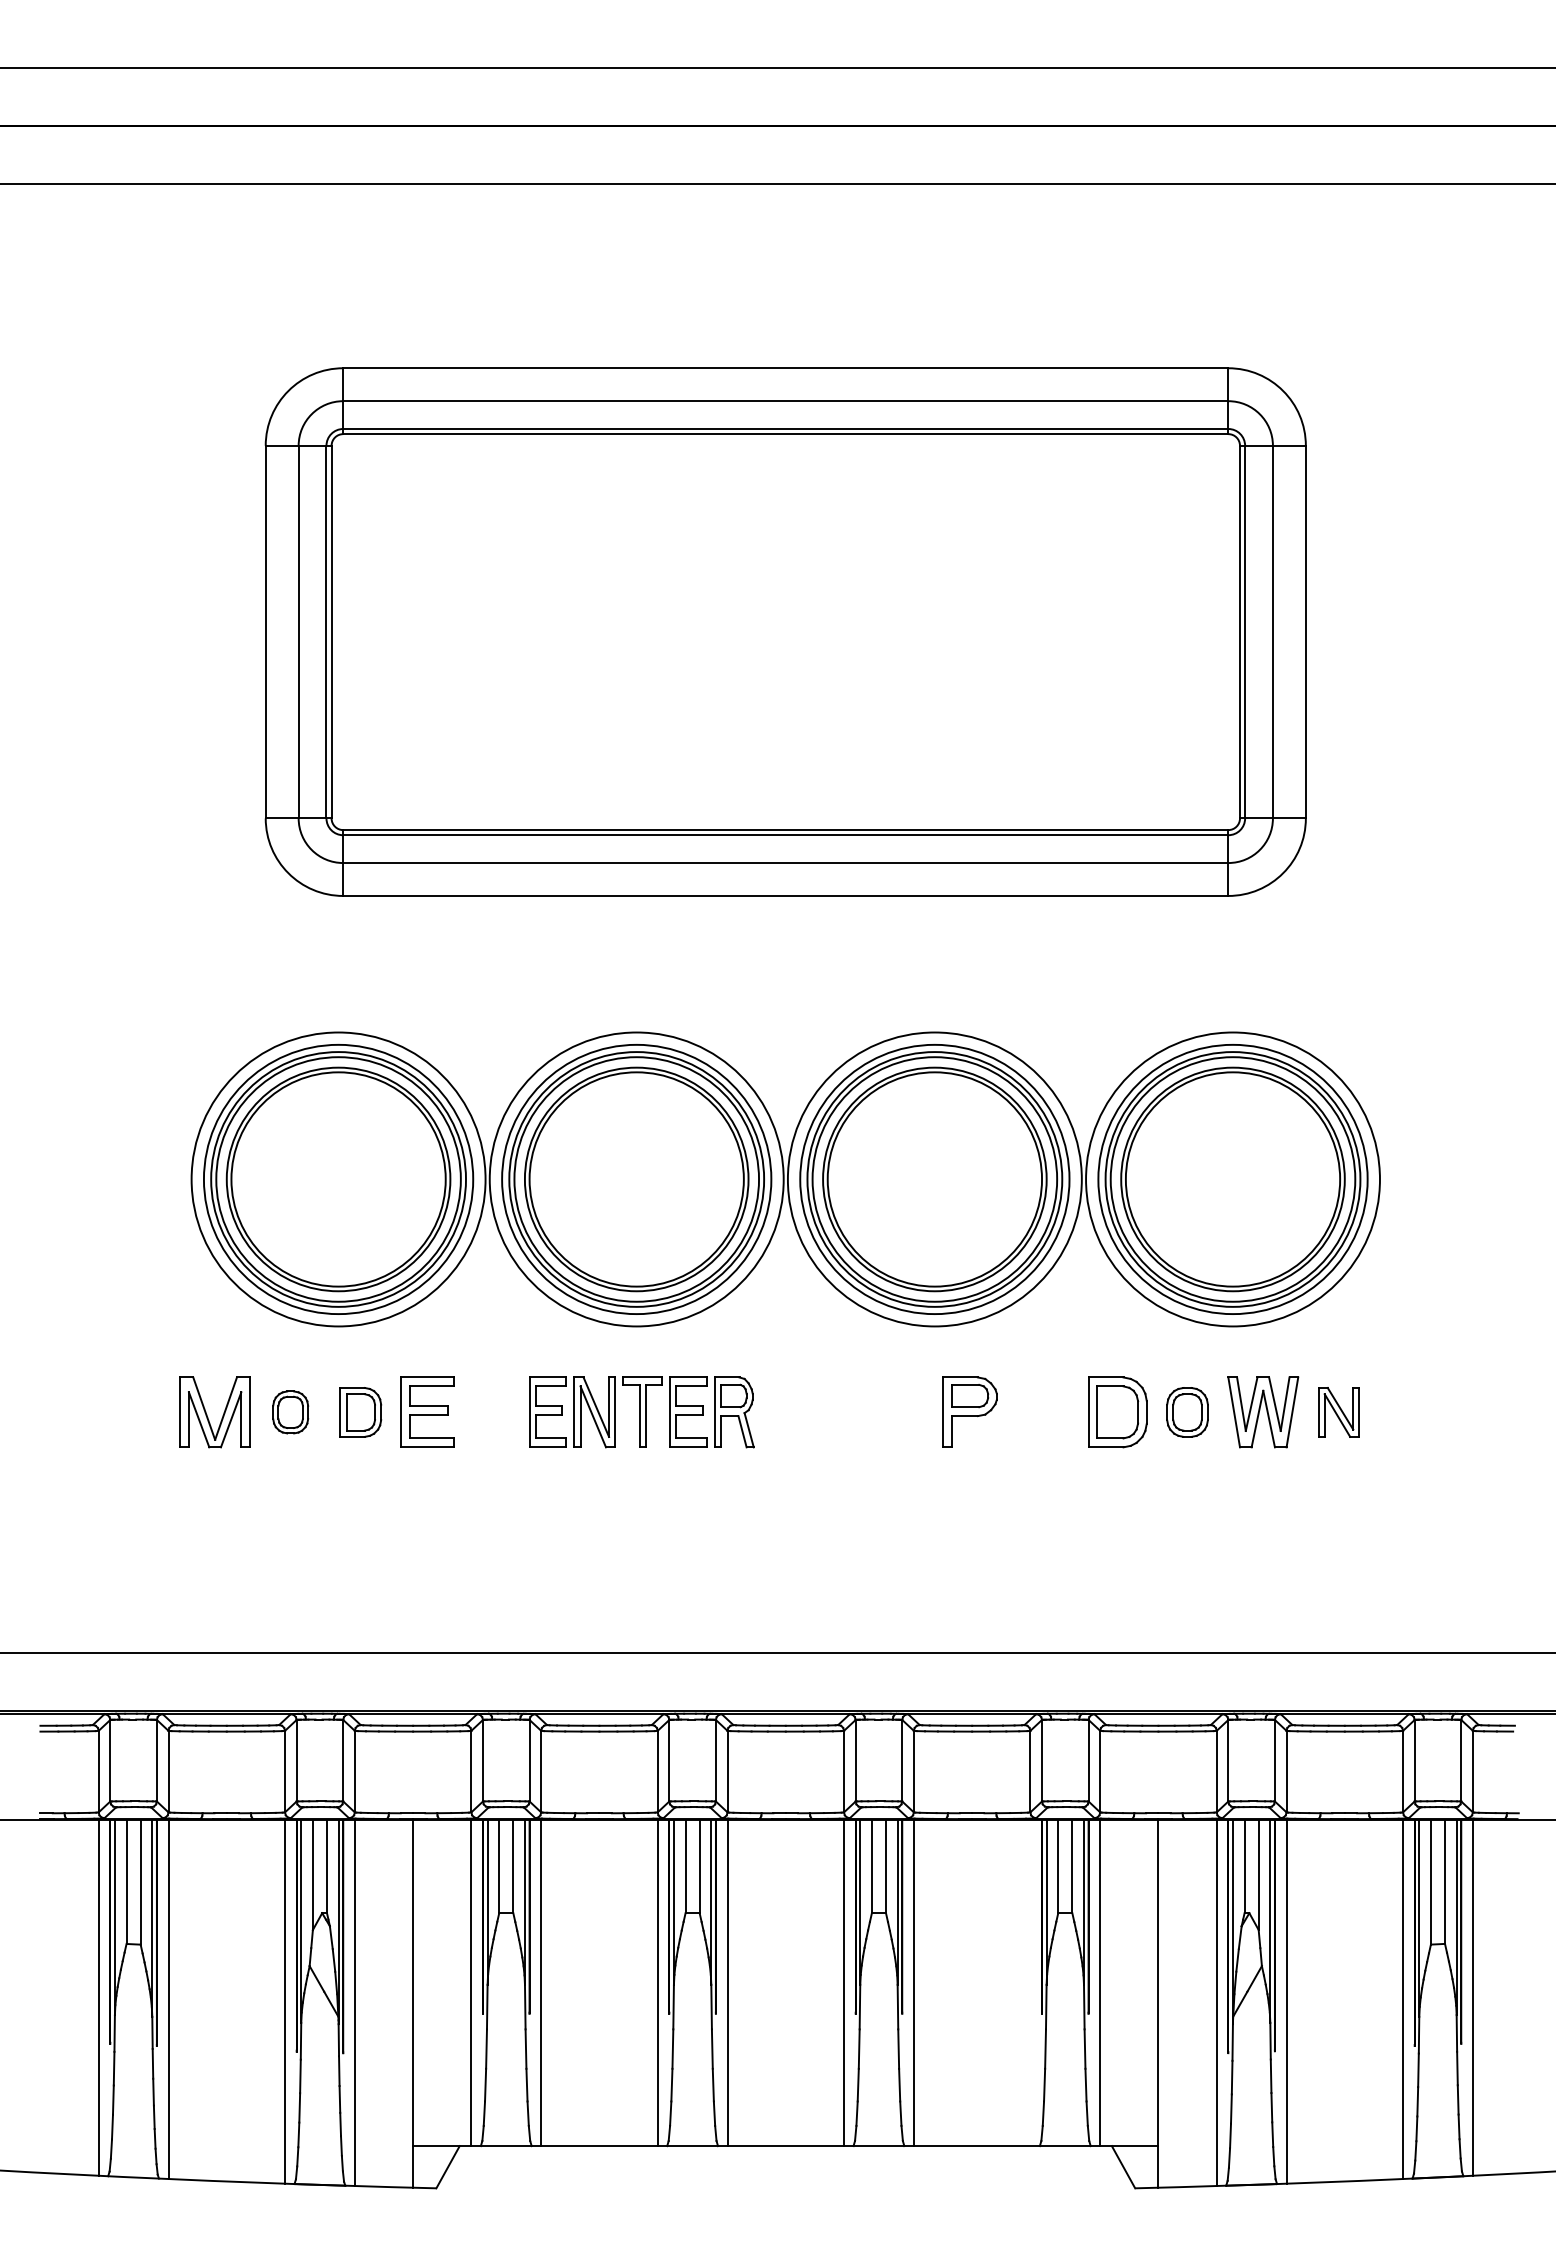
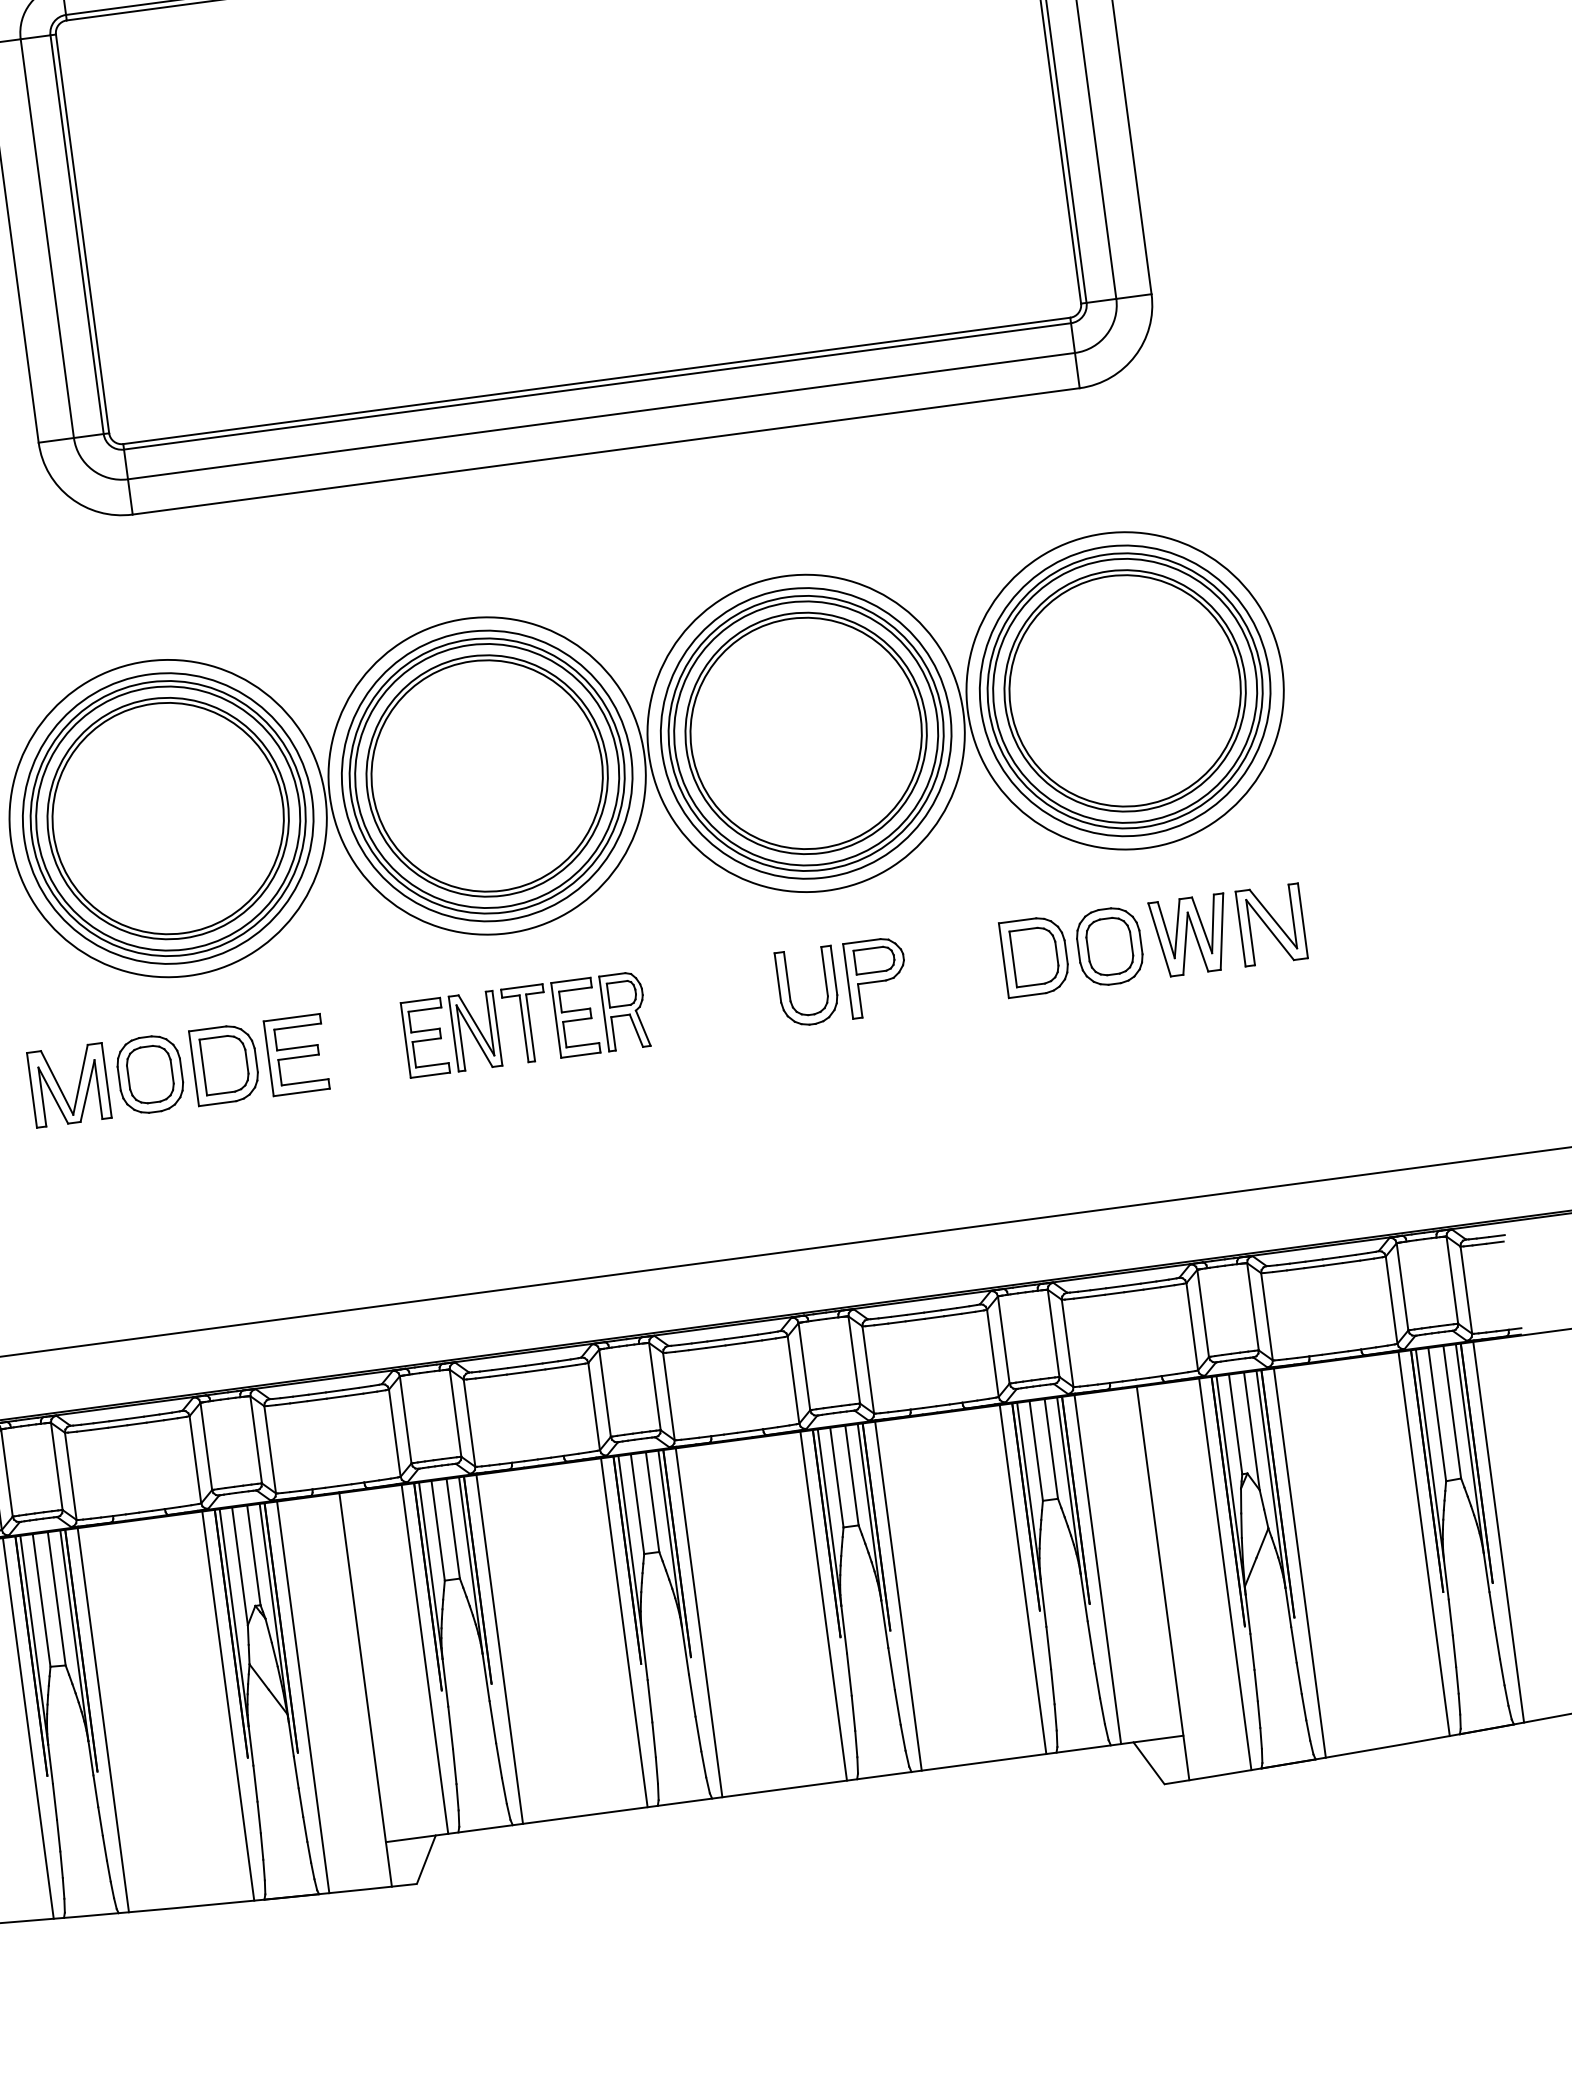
part: (290, 1412) -> (150, 1074), size x1.67
part: (360, 1412) -> (224, 1064), size x1.43
part: (888, 1412) -> (789, 989), added
part: (1187, 1412) -> (1109, 946), size x1.43
part: (1338, 1412) -> (1271, 925), size x1.43
line: (1030, 1983) -> (1023, 1580), added

